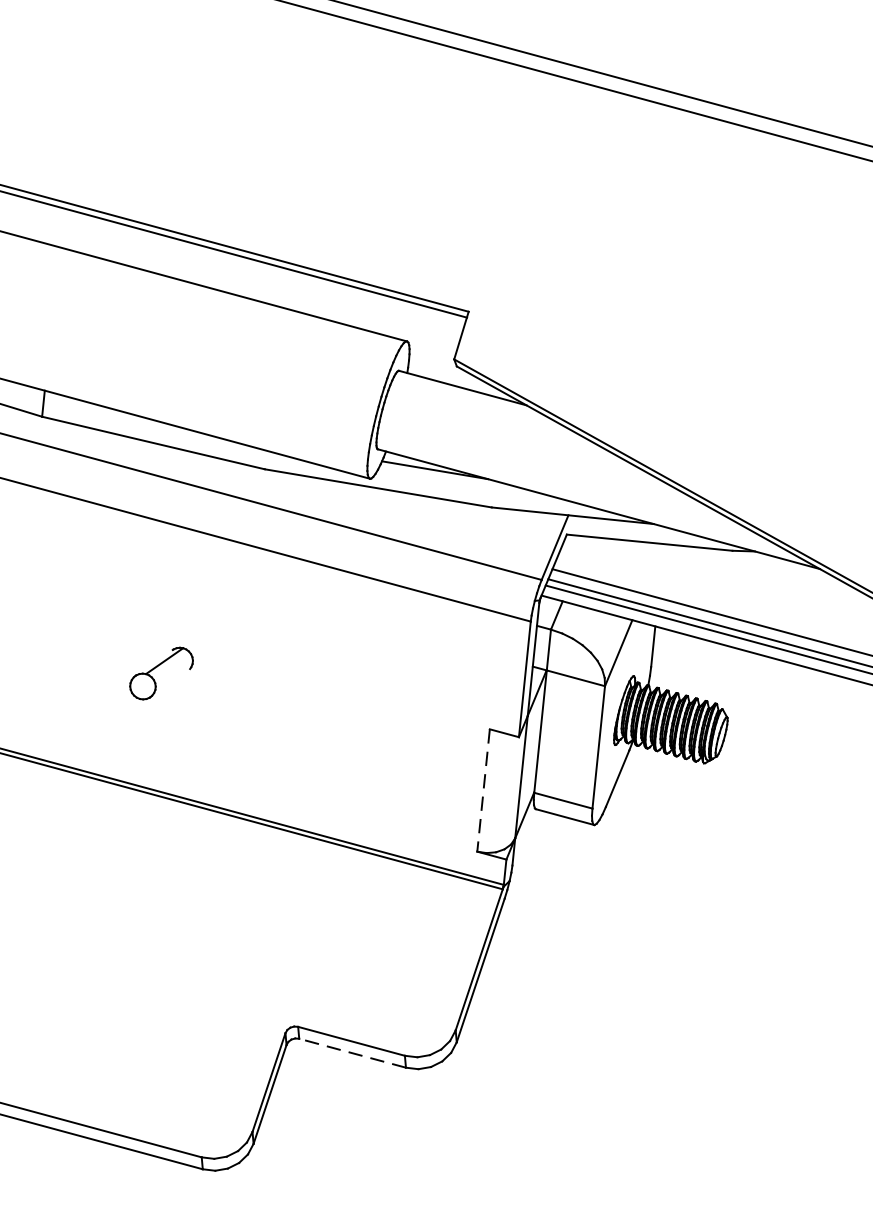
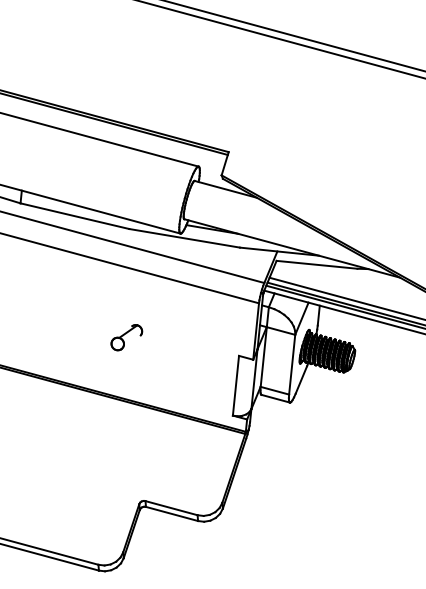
part: (160, 673) -> (126, 337), moved
line: (482, 792) -> (235, 386), dashed -> solid
line: (353, 1052) -> (172, 513), dashed -> solid

